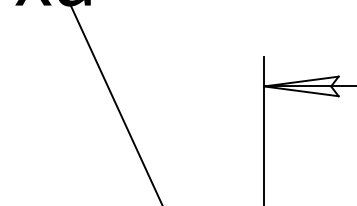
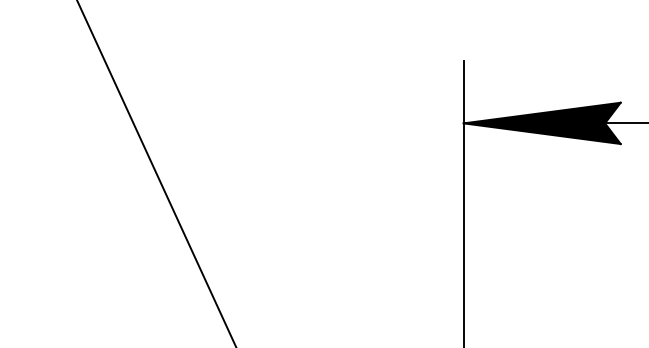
fill: (301, 86) -> (542, 123), added

